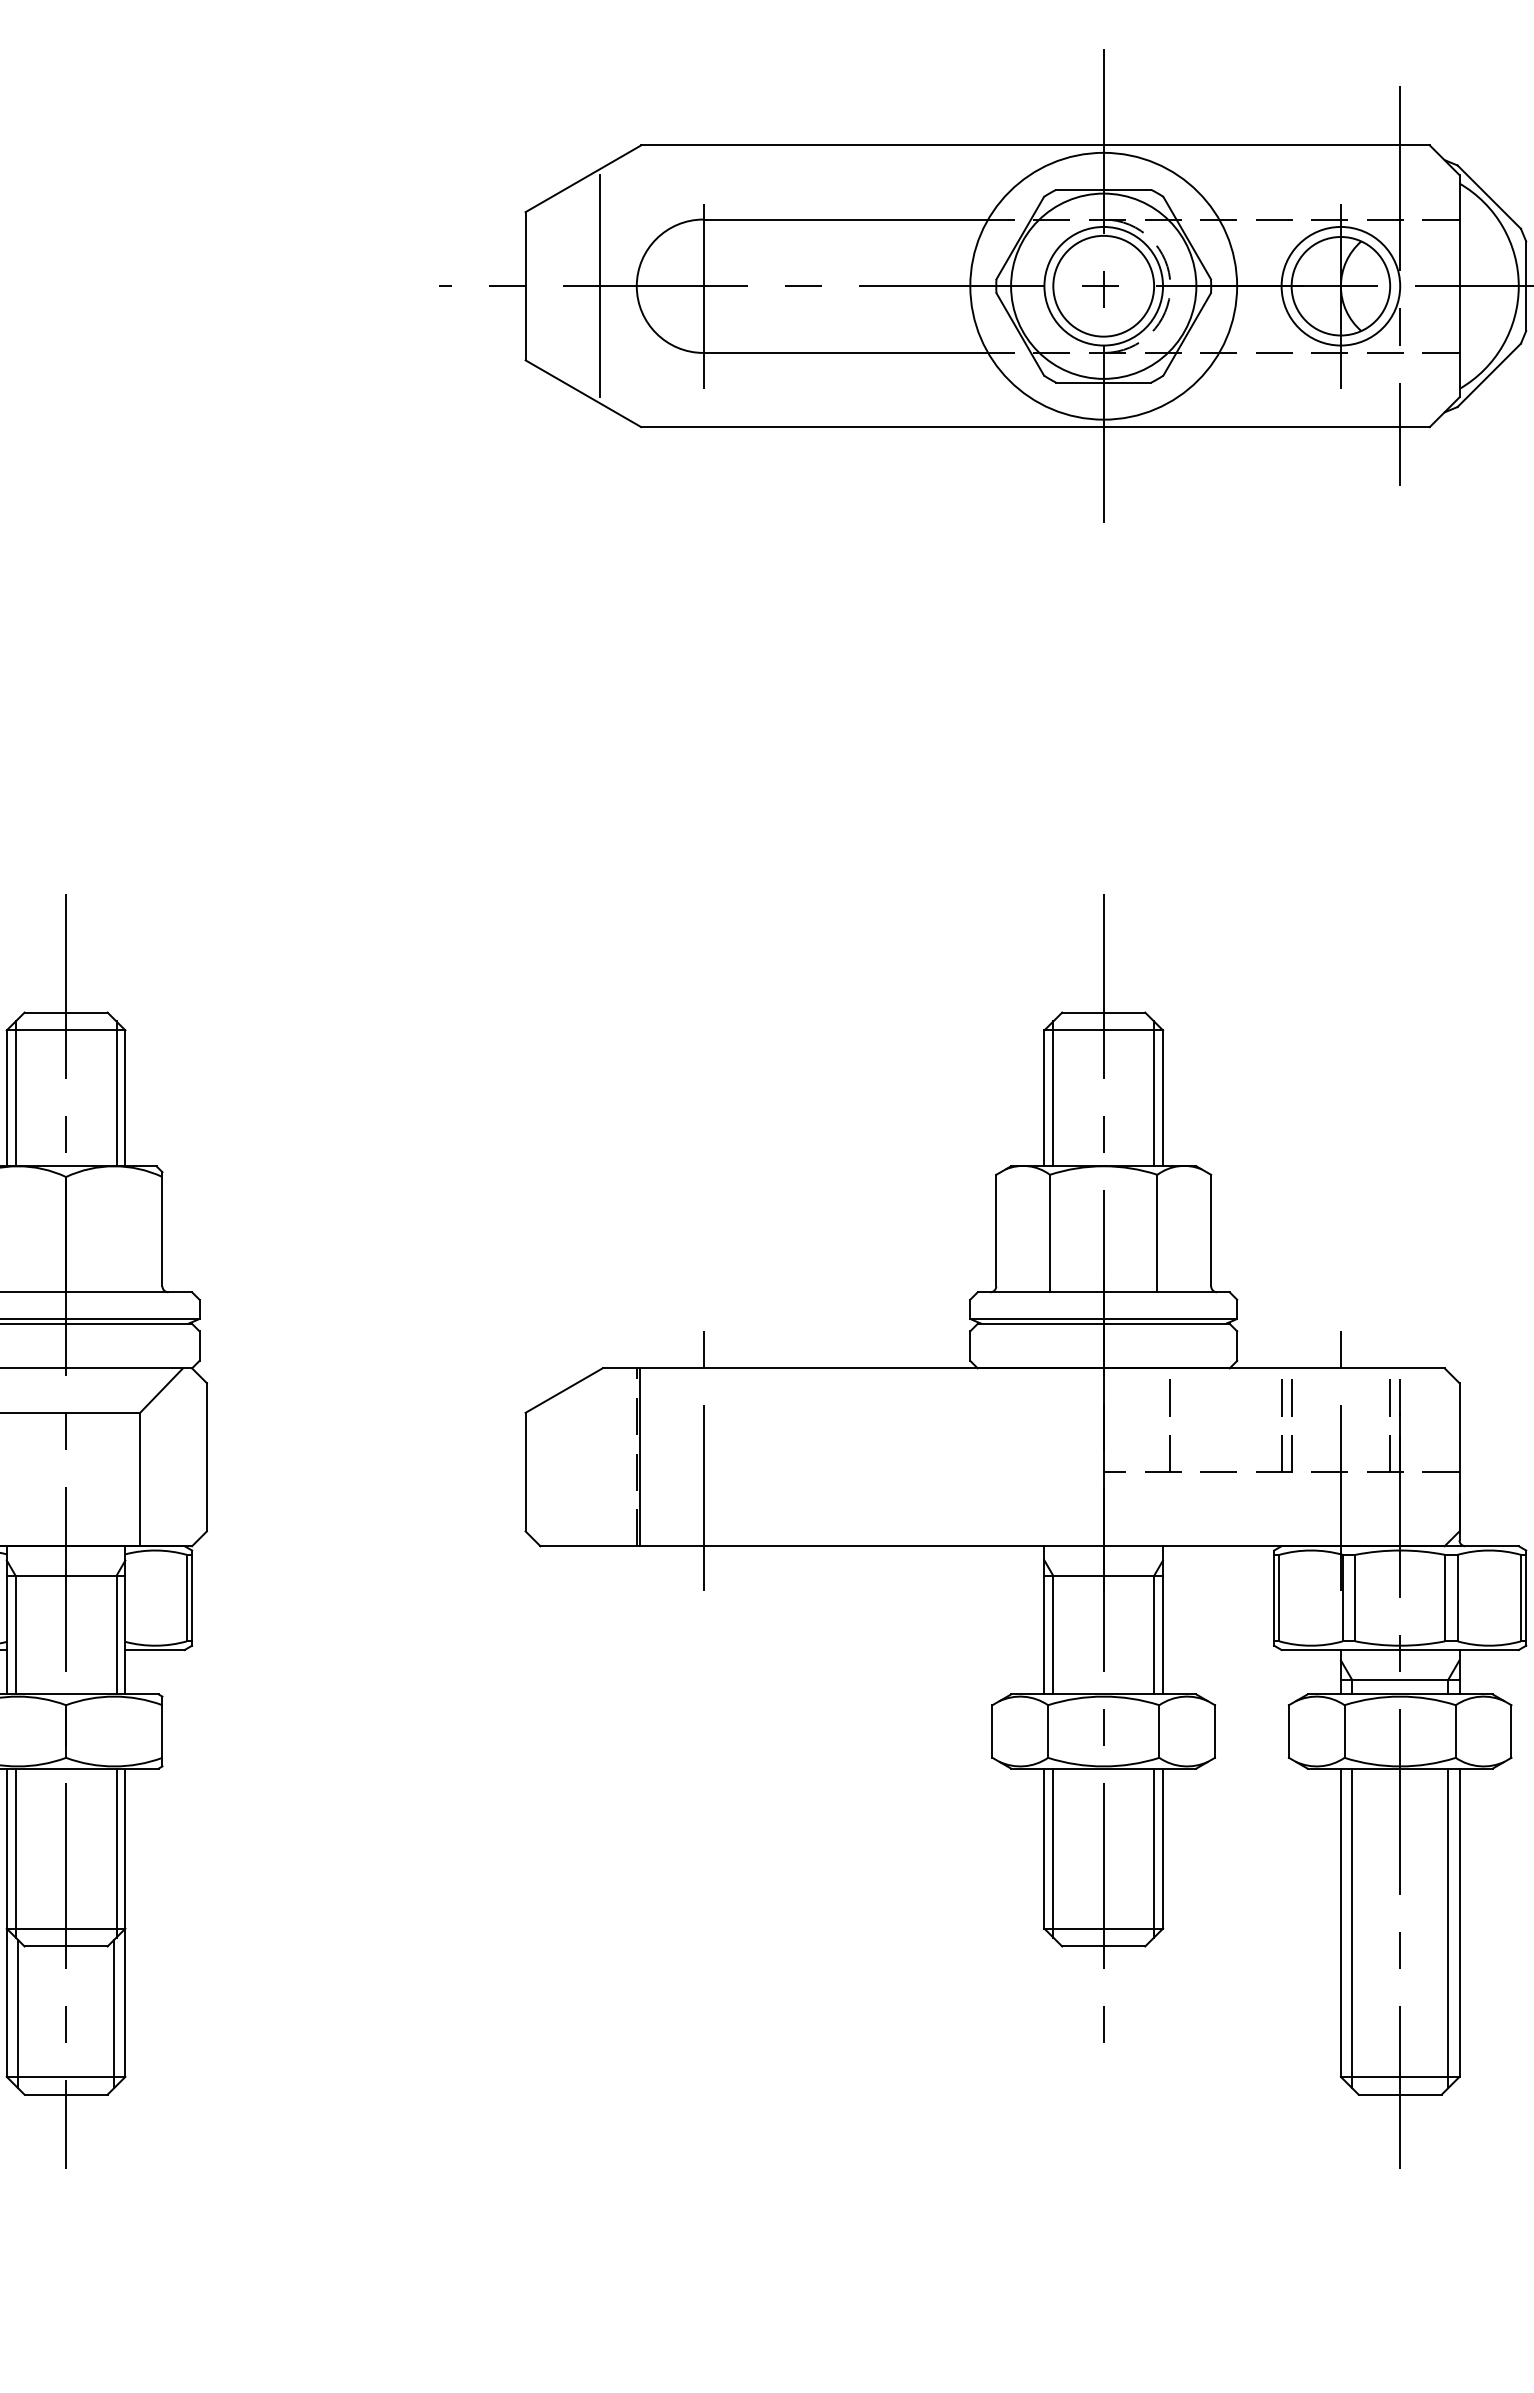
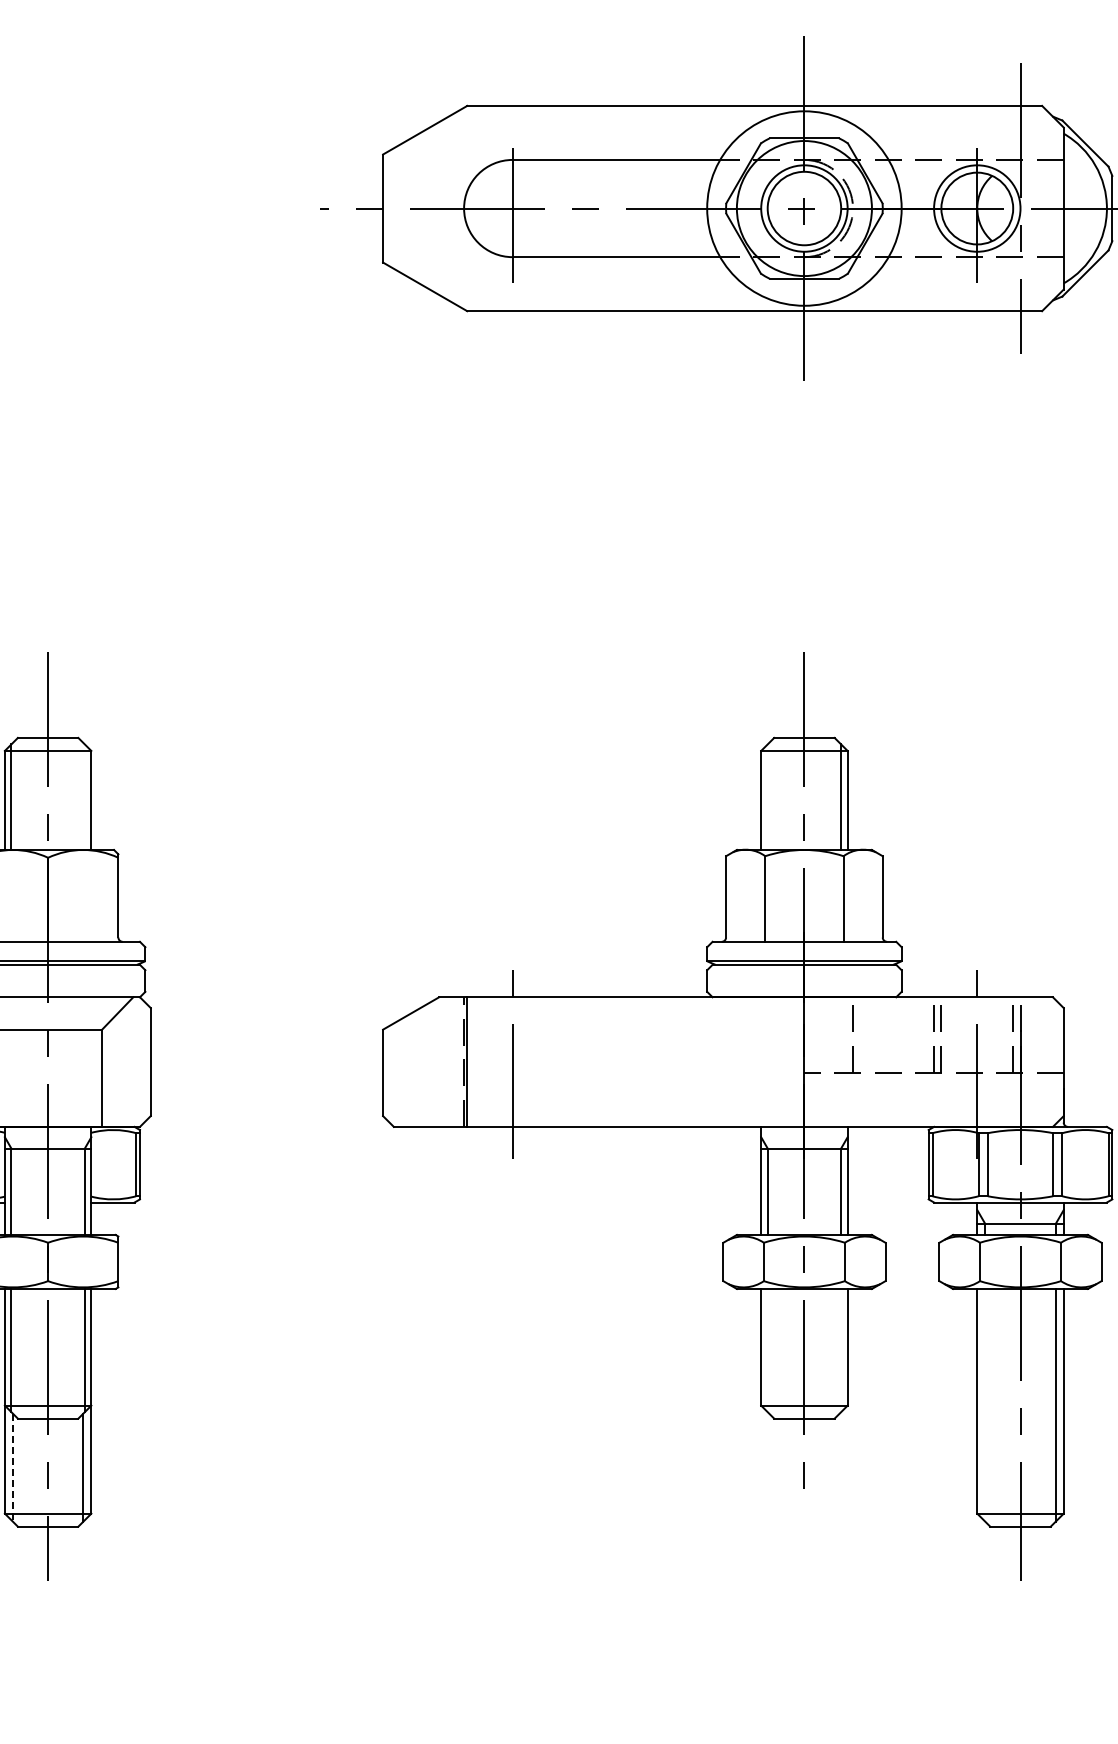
line: (600, 286) -> (437, 208), removed
line: (115, 1092) -> (84, 796), removed
line: (1053, 1092) -> (767, 796), removed
line: (1053, 1853) -> (767, 1350), removed
line: (1154, 1853) -> (841, 1350), removed
line: (1352, 1927) -> (985, 1404), removed
line: (18, 2014) -> (13, 1468), solid -> dashed

